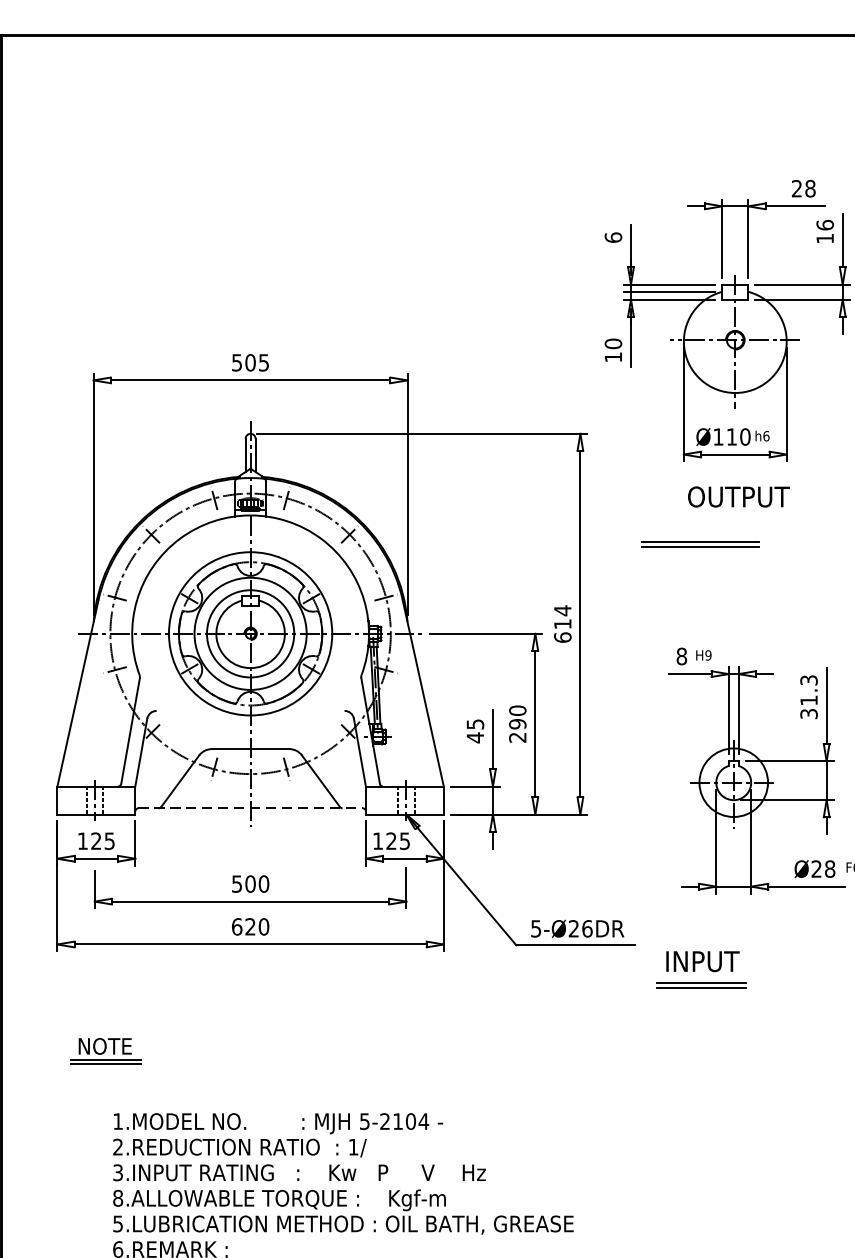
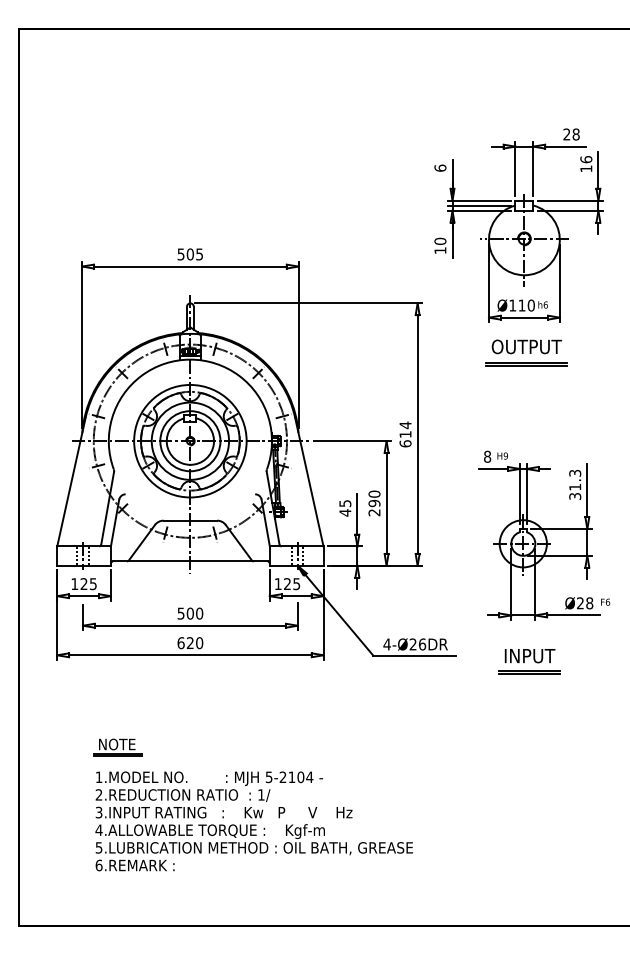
line: (700, 542) -> (526, 363), moved
line: (250, 808) -> (190, 561), dashed -> solid
text: (535, 928) -> (386, 644), 5-Ø26DR -> 4-Ø26DR
part: (702, 969) -> (529, 661), moved
part: (105, 1050) -> (117, 747), moved
text: (117, 1197) -> (98, 829), 8.ALLOWABLE -> 4.ALLOWABLE

